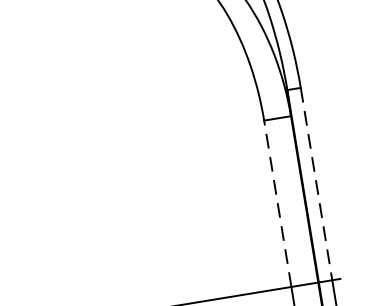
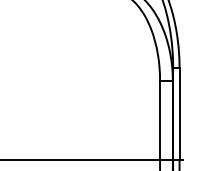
line: (316, 184) -> (179, 114), dashed -> solid
line: (278, 203) -> (160, 120), dashed -> solid

